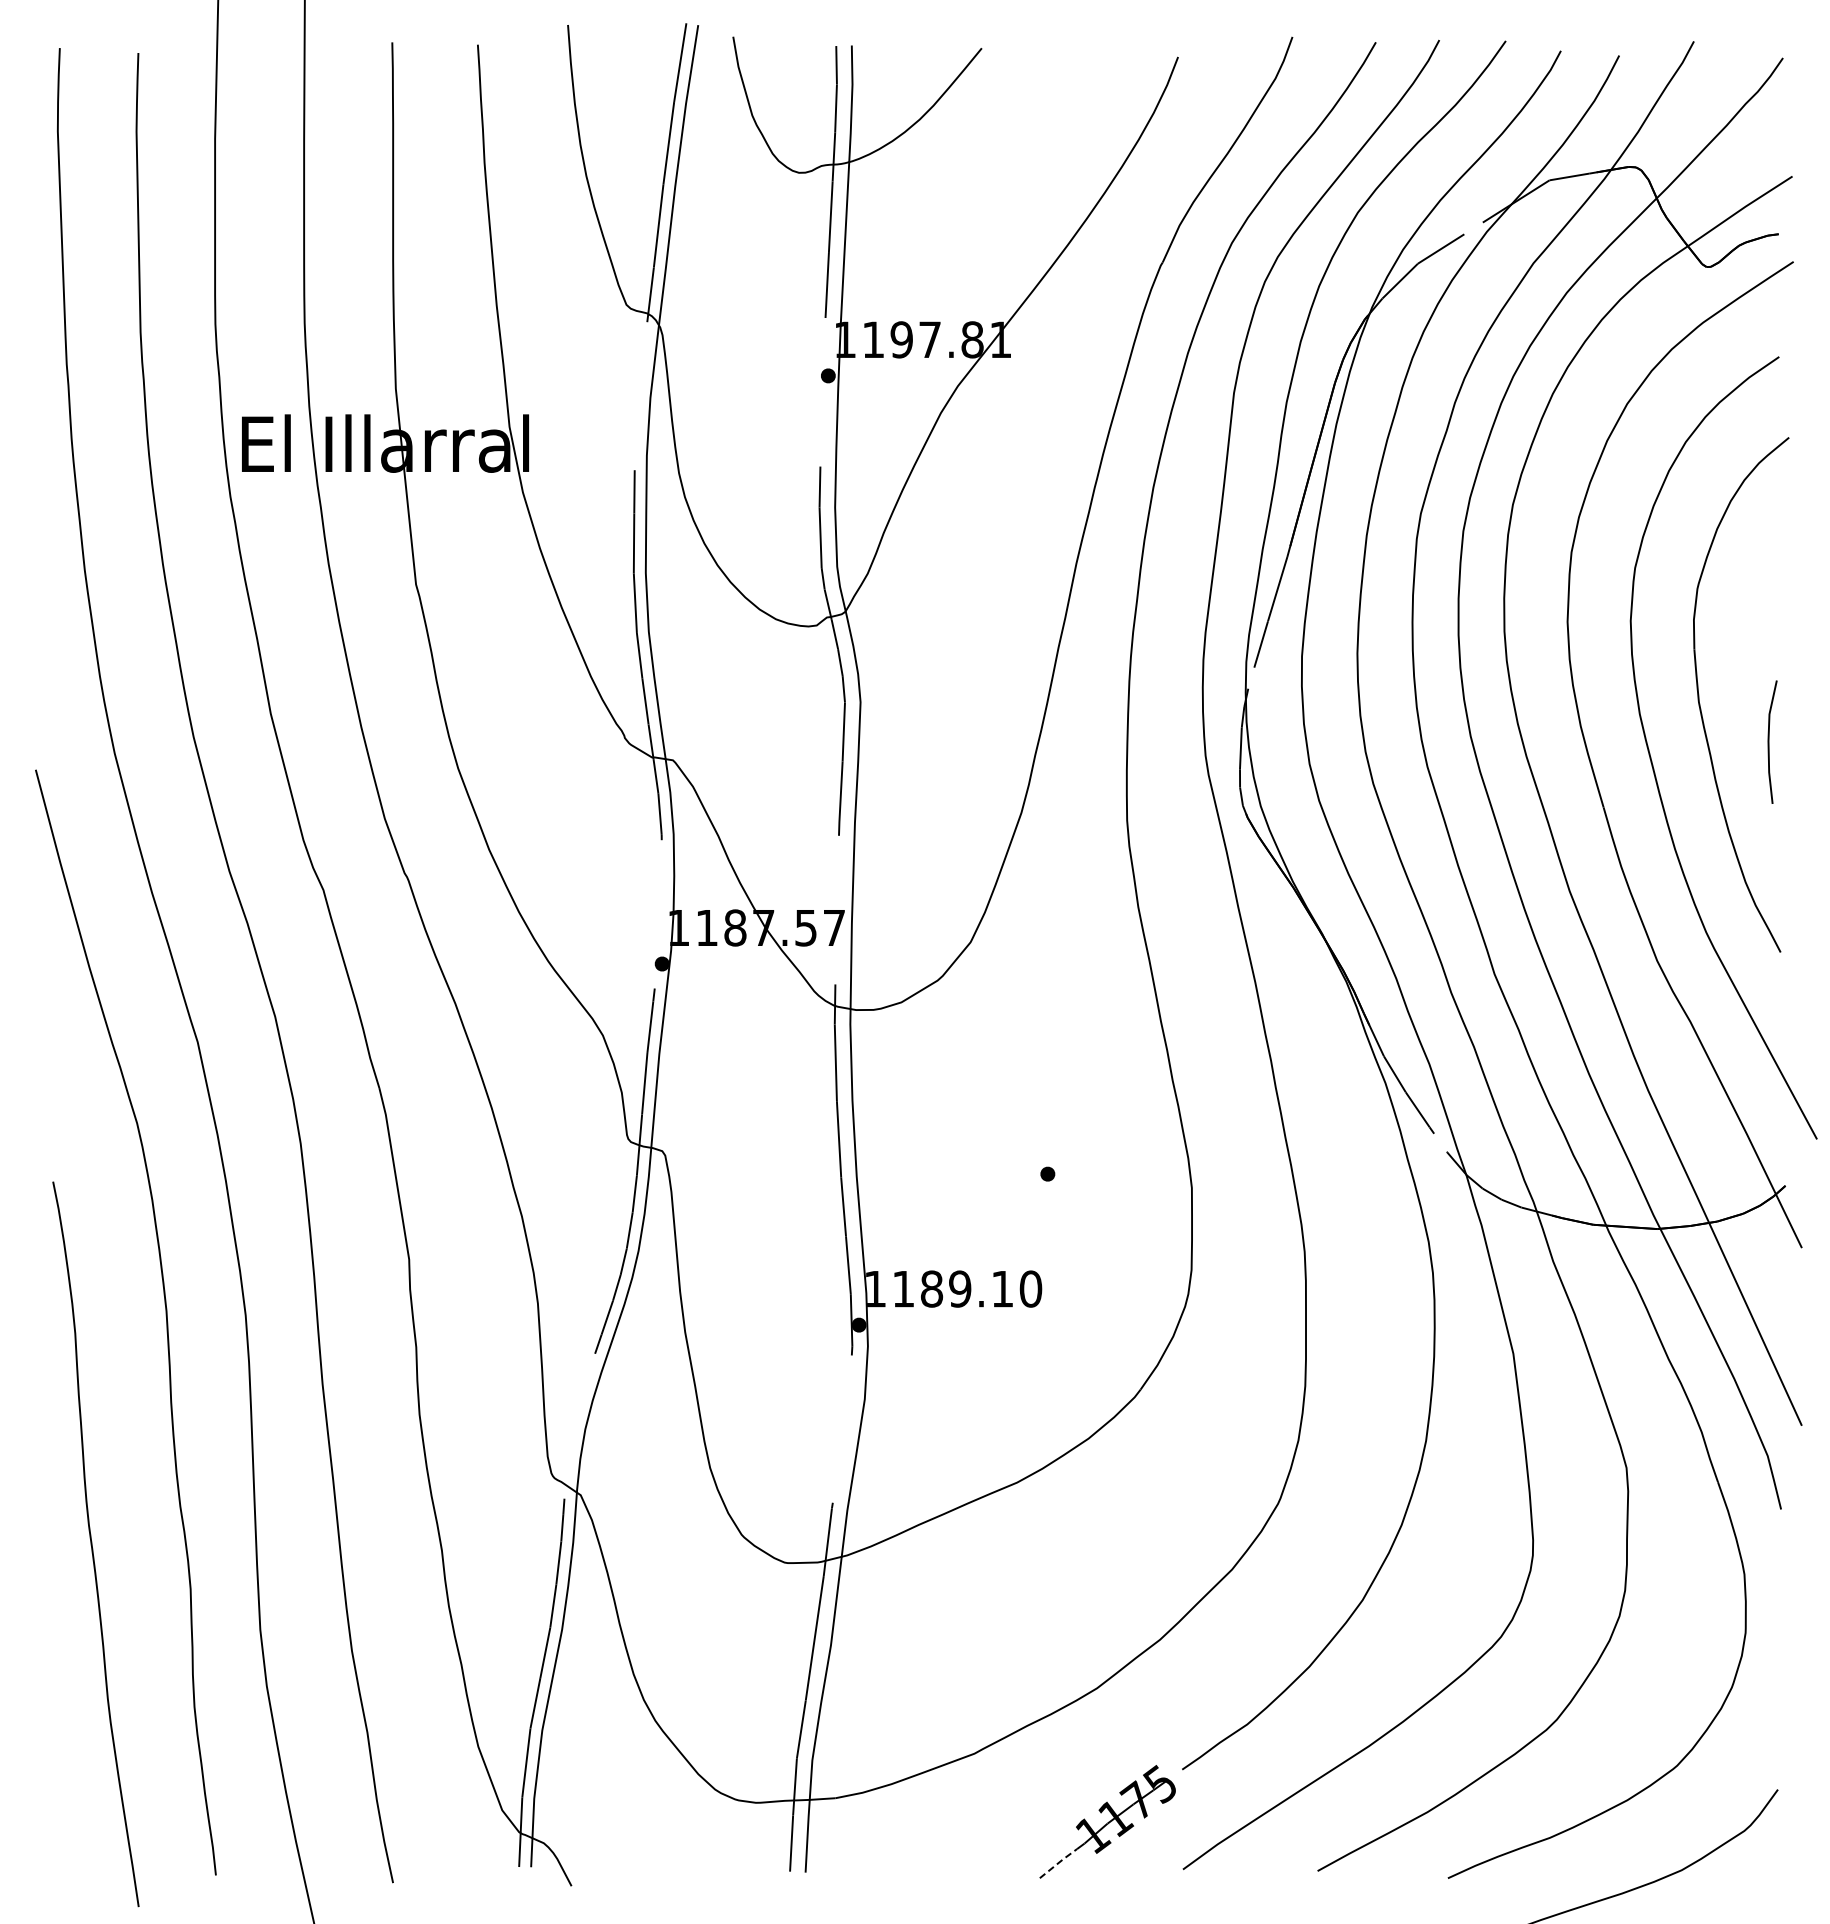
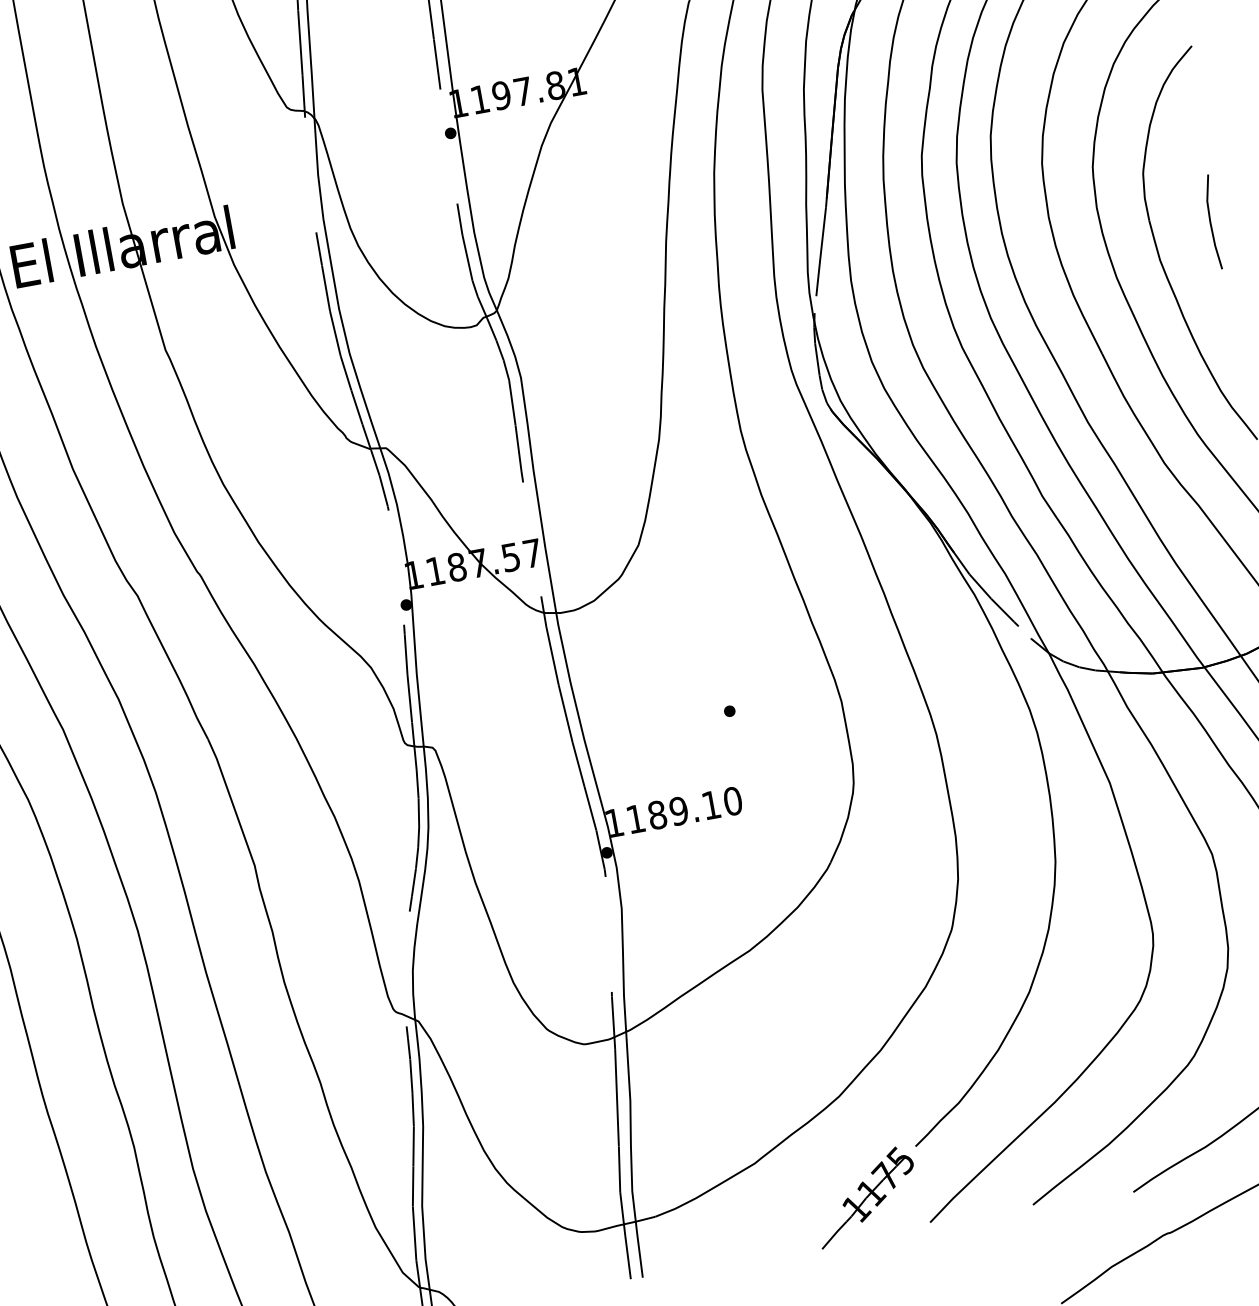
line: (1769, 741) -> (1211, 222), moved
line: (1058, 1862) -> (834, 1234), dashed -> solid

